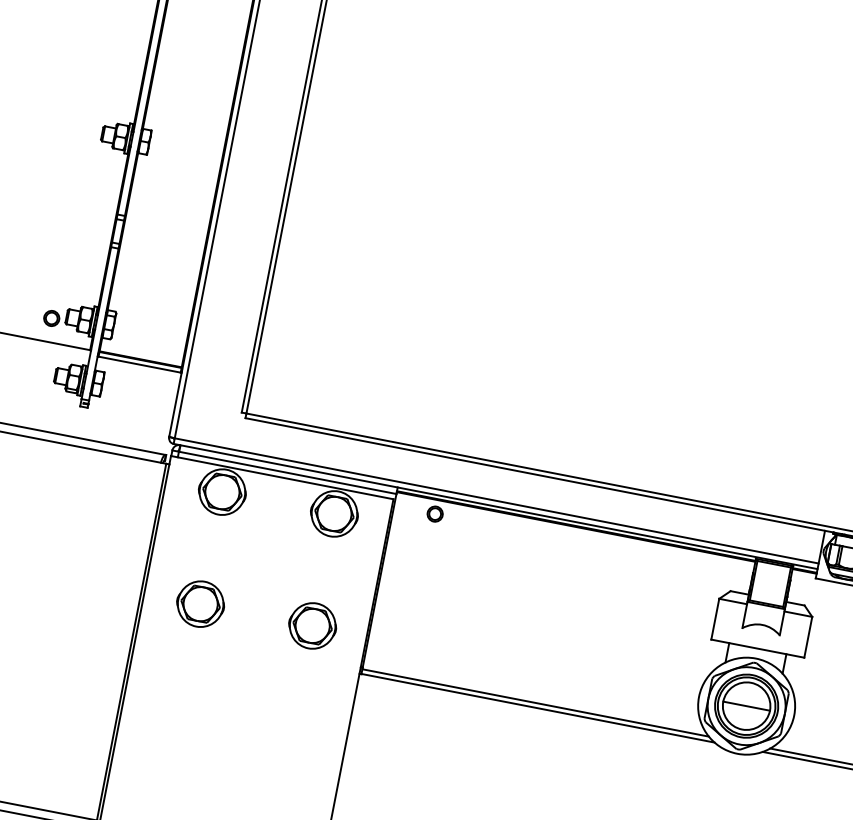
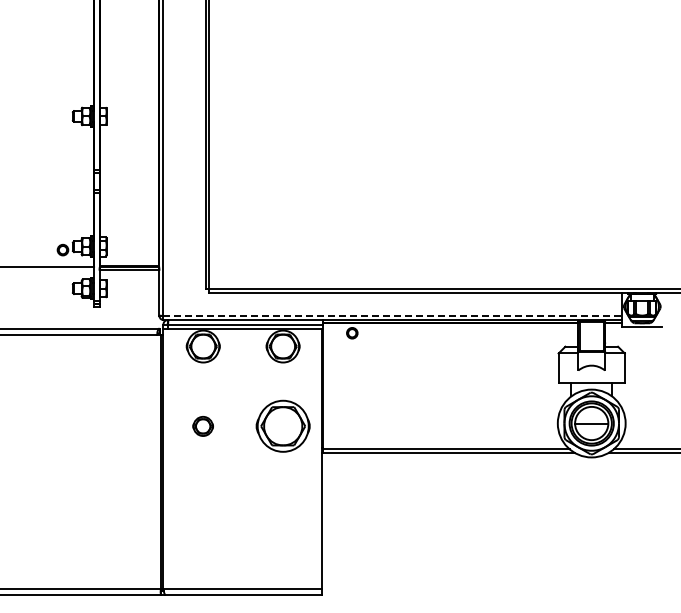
line: (497, 500) -> (393, 315), solid -> dashed
part: (199, 604) -> (202, 426), size x0.6
part: (311, 625) -> (282, 426), size x1.6

